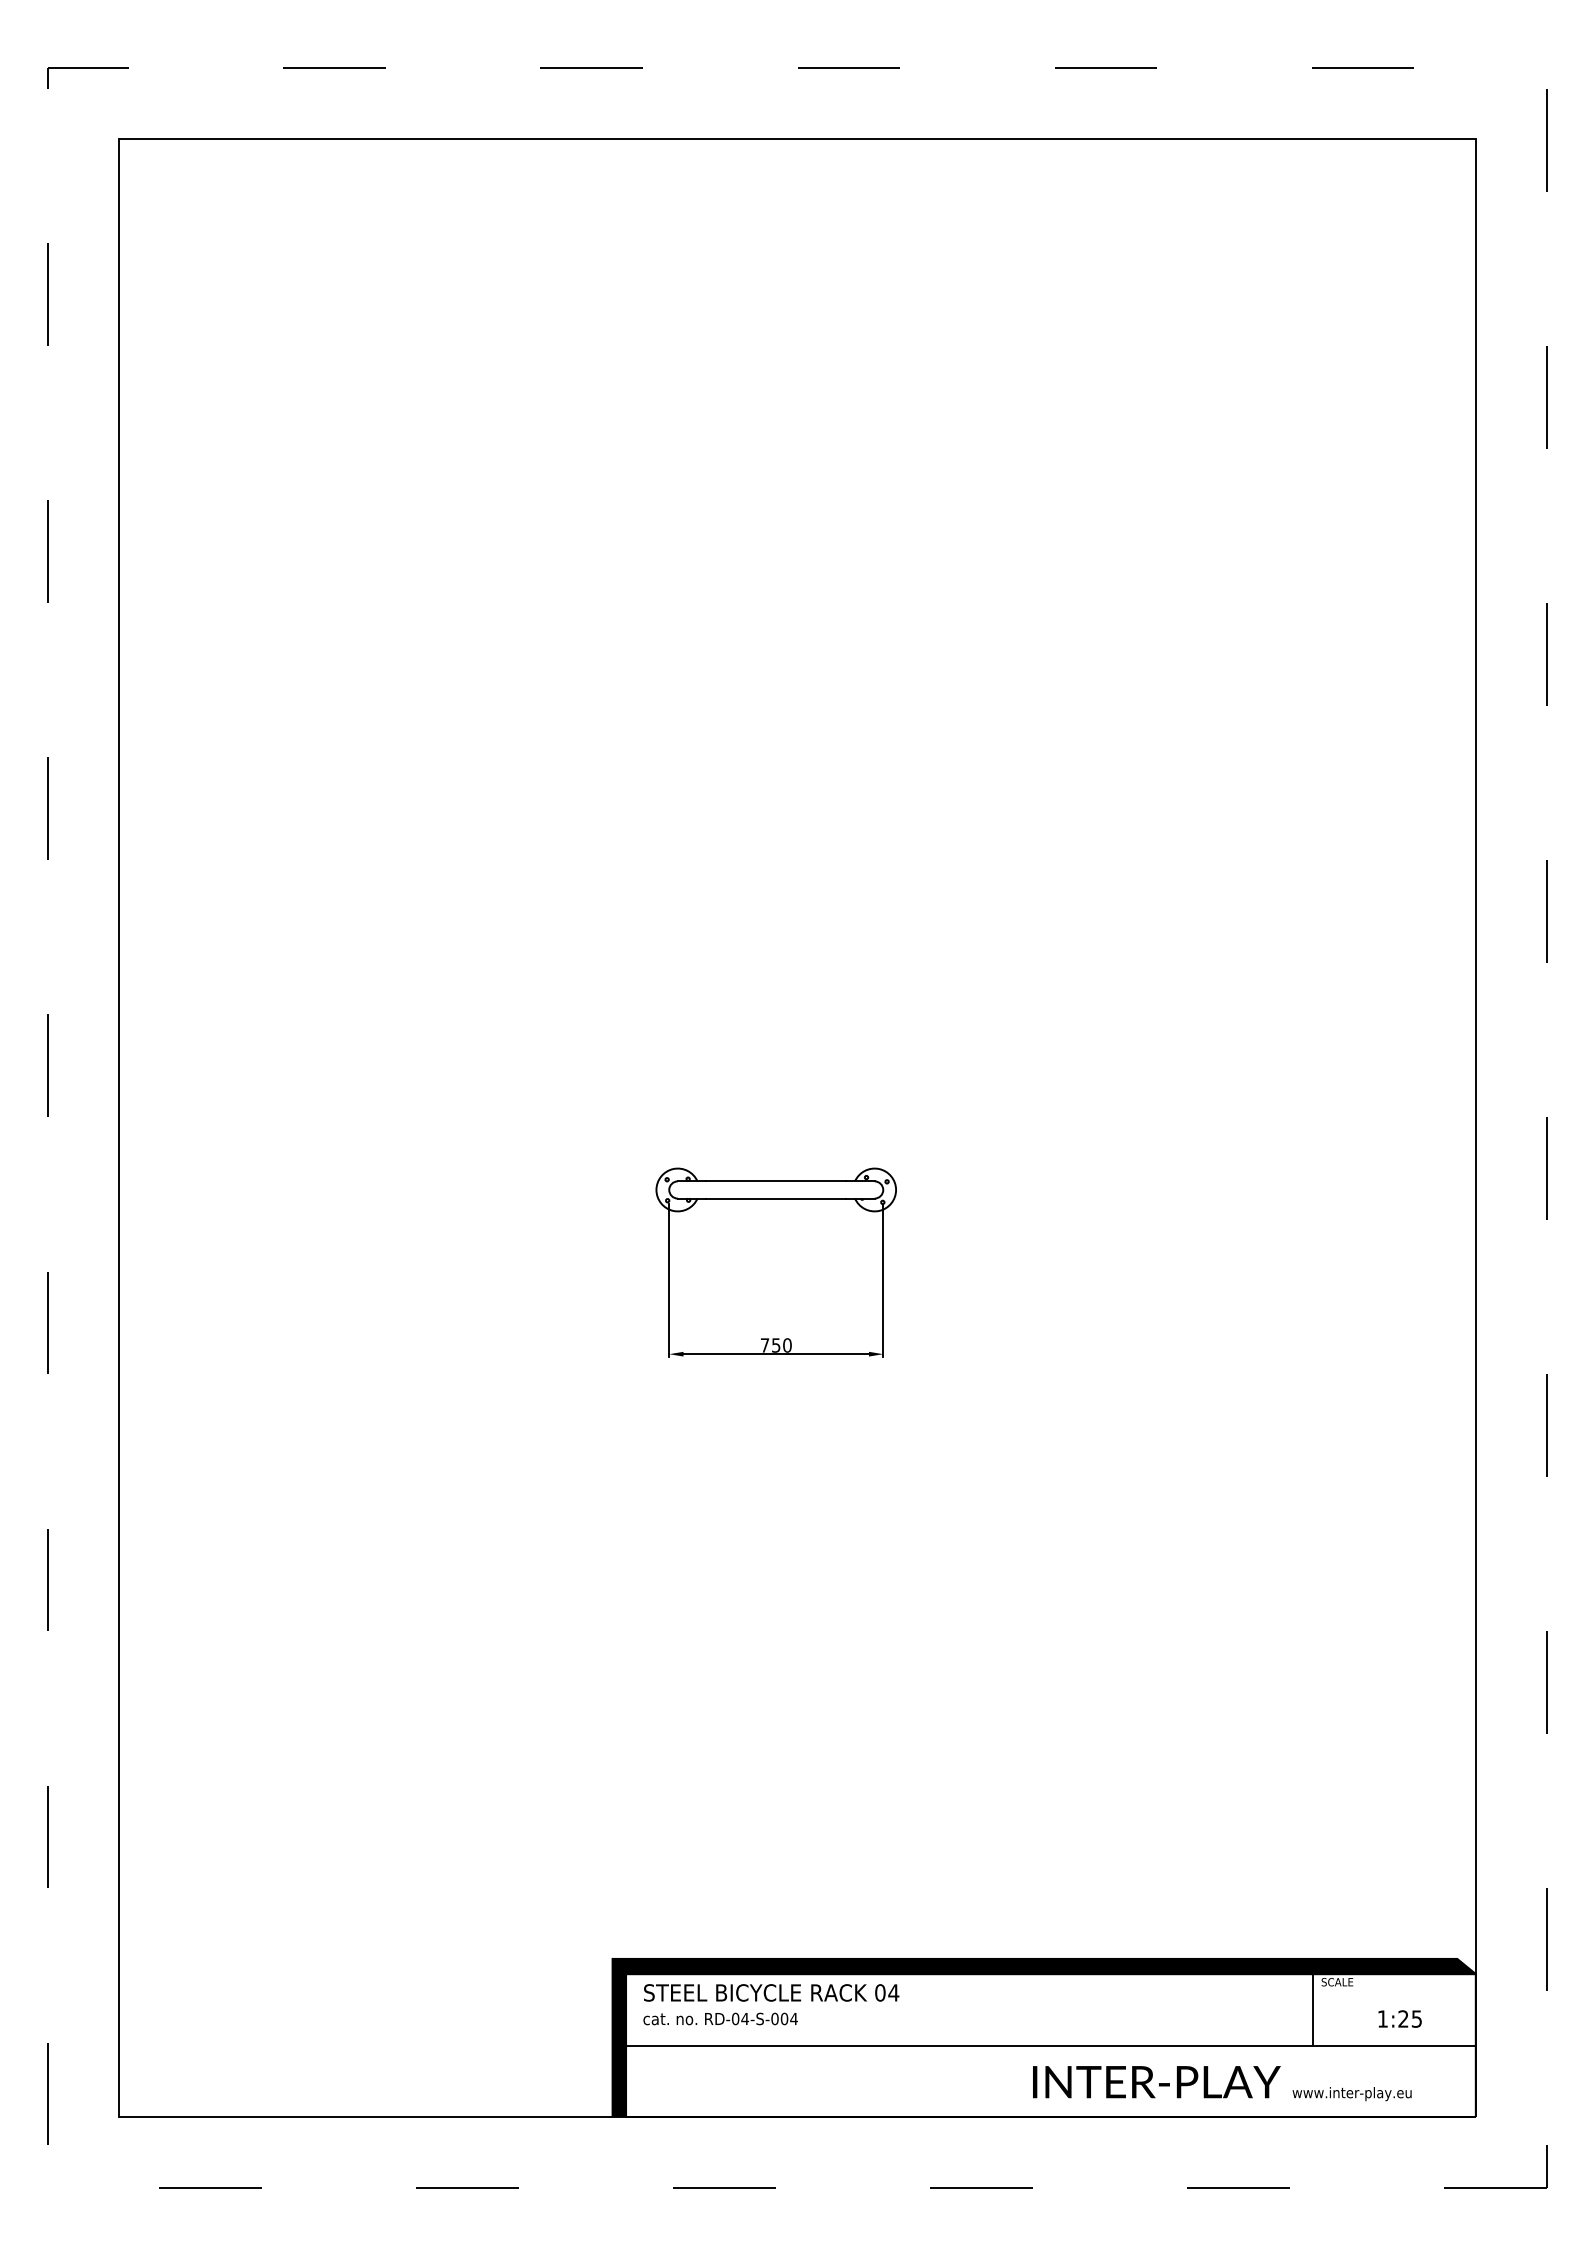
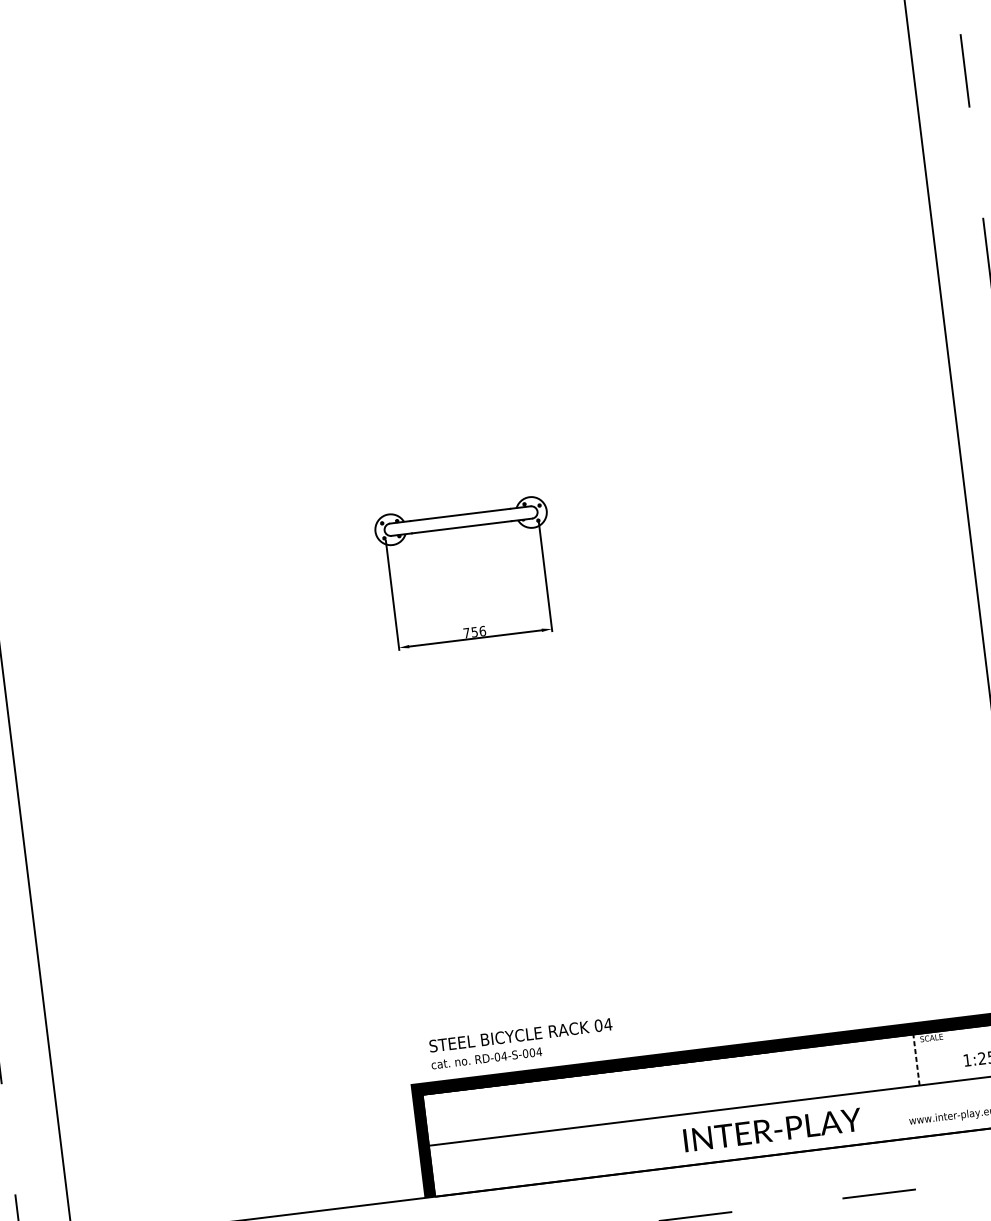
text: (787, 1345) -> (482, 631), 750 -> 756
text: (771, 2004) -> (521, 1043), moved
line: (1312, 2009) -> (916, 1059), solid -> dashed
text: (1156, 2082) -> (772, 1130), moved

